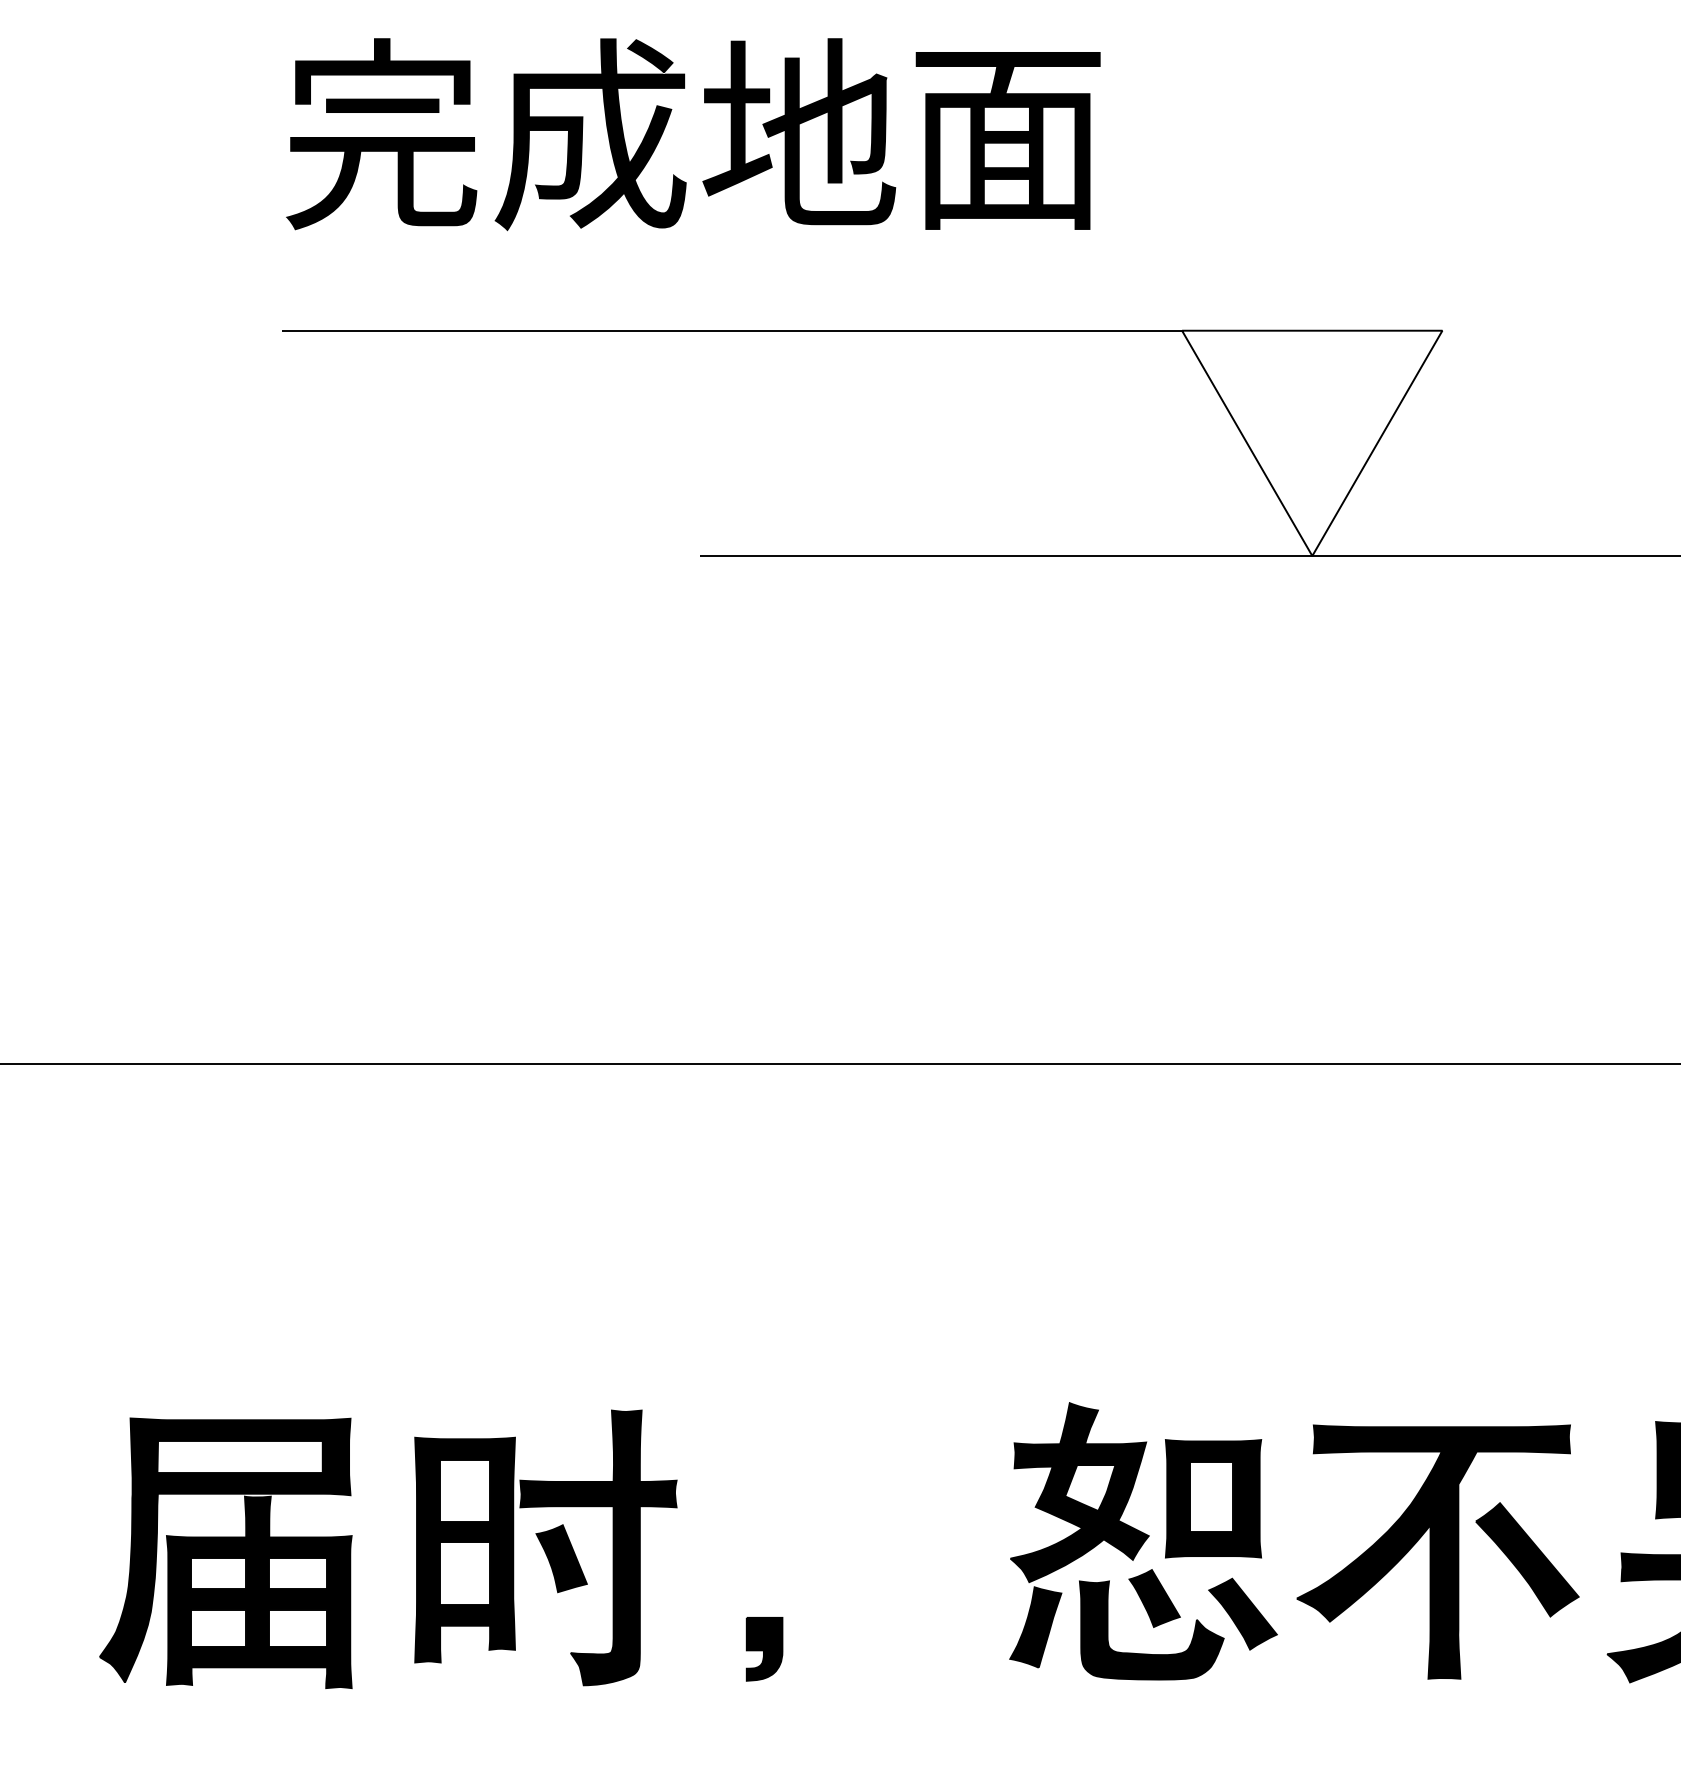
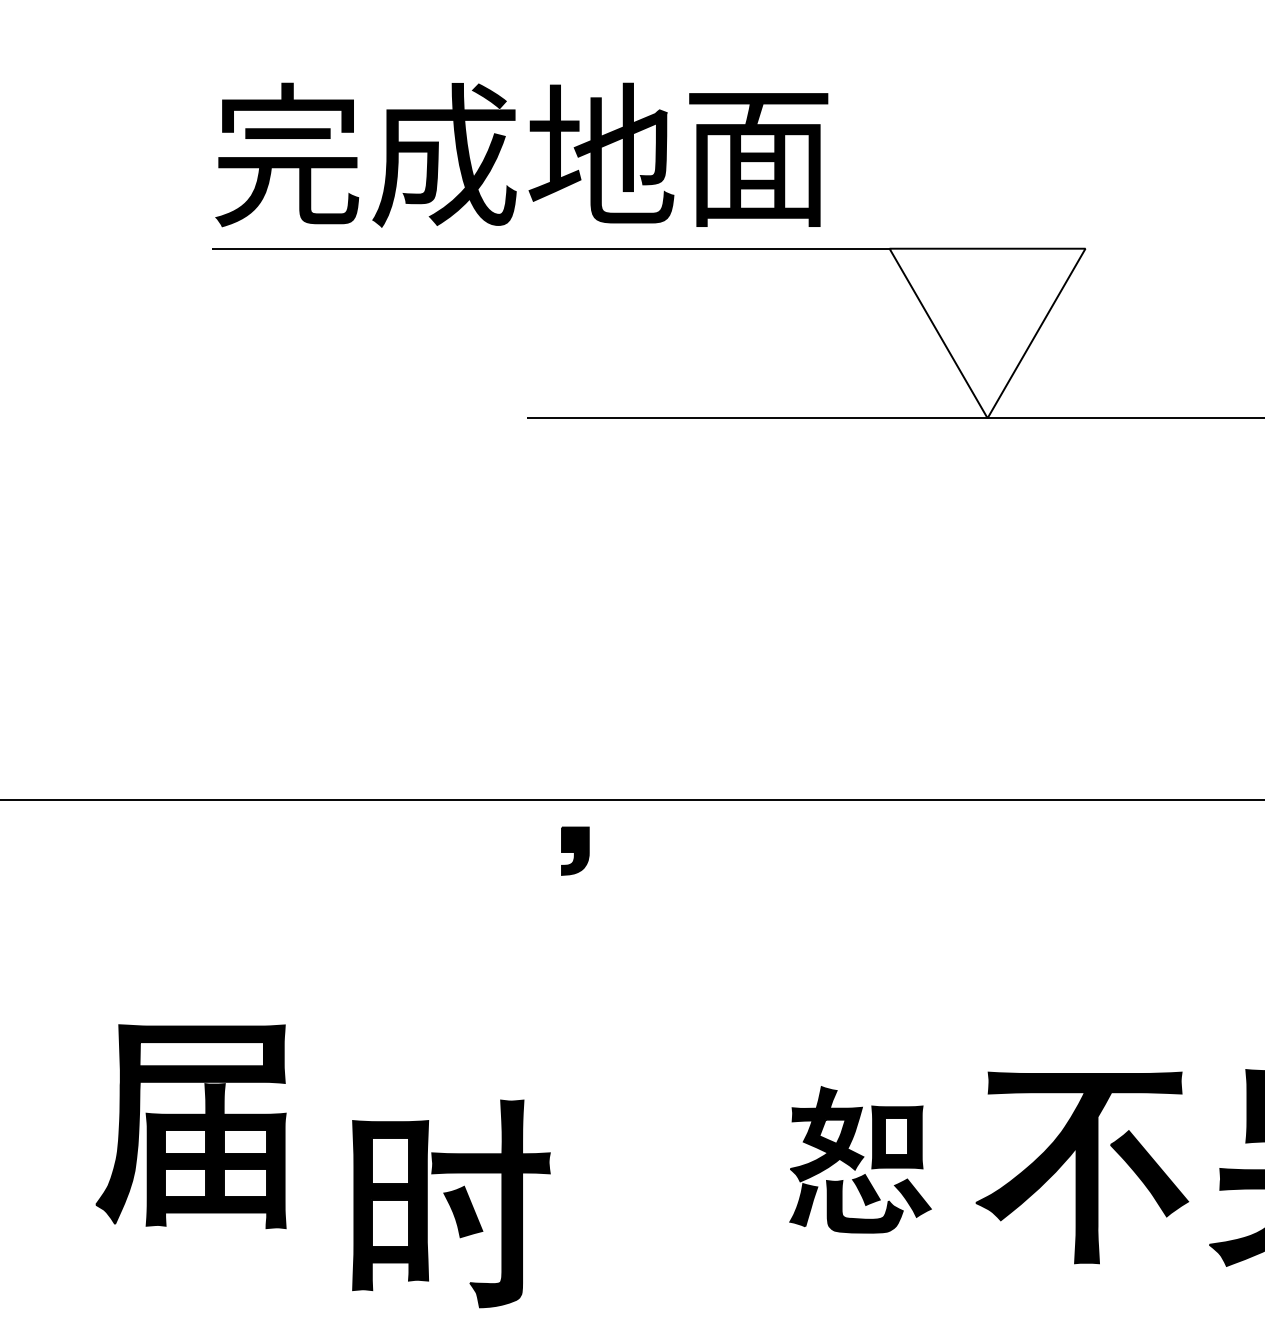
text: (693, 134) -> (521, 155), moved
part: (1143, 1541) -> (860, 1159), size x0.7
part: (545, 1547) -> (451, 1203), moved
part: (225, 1552) -> (190, 1126), moved
part: (764, 1649) -> (575, 851), moved

